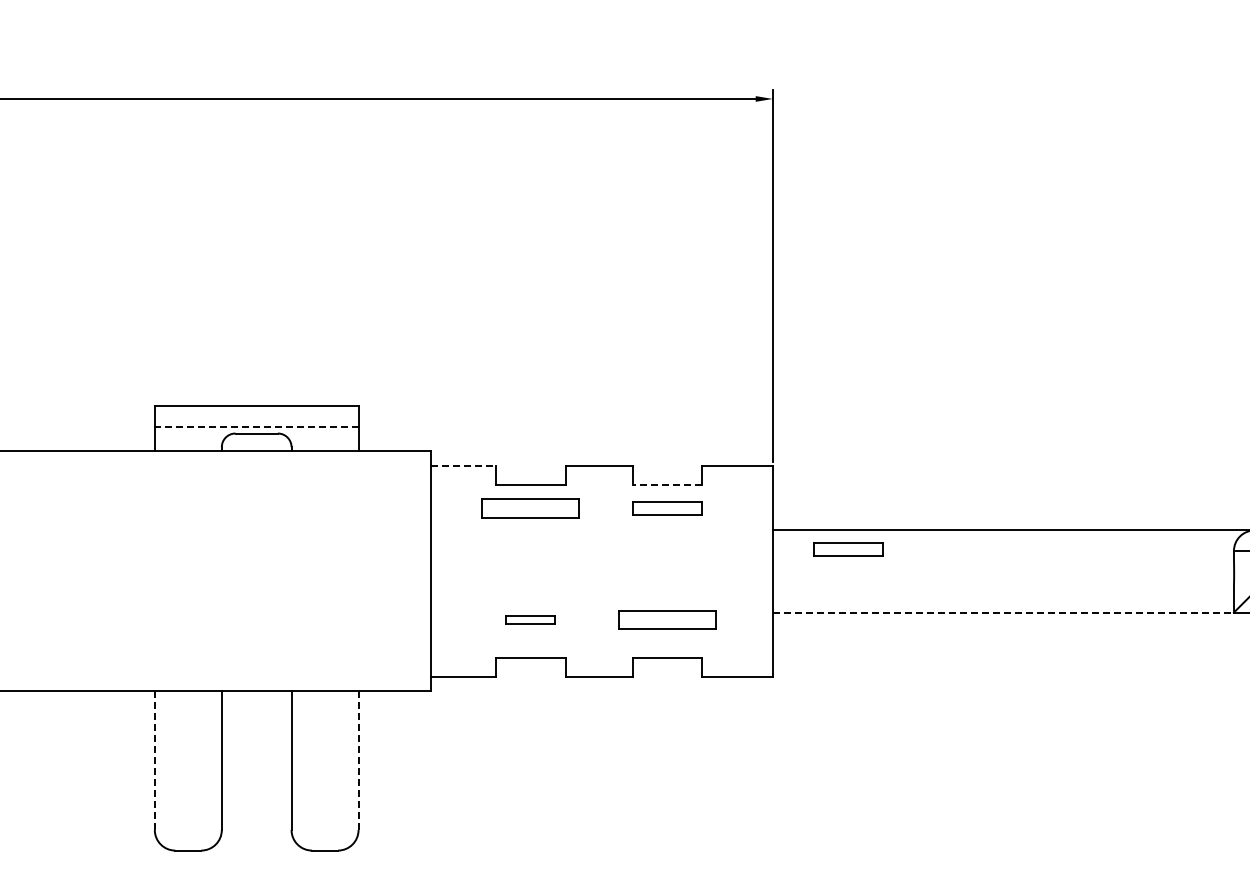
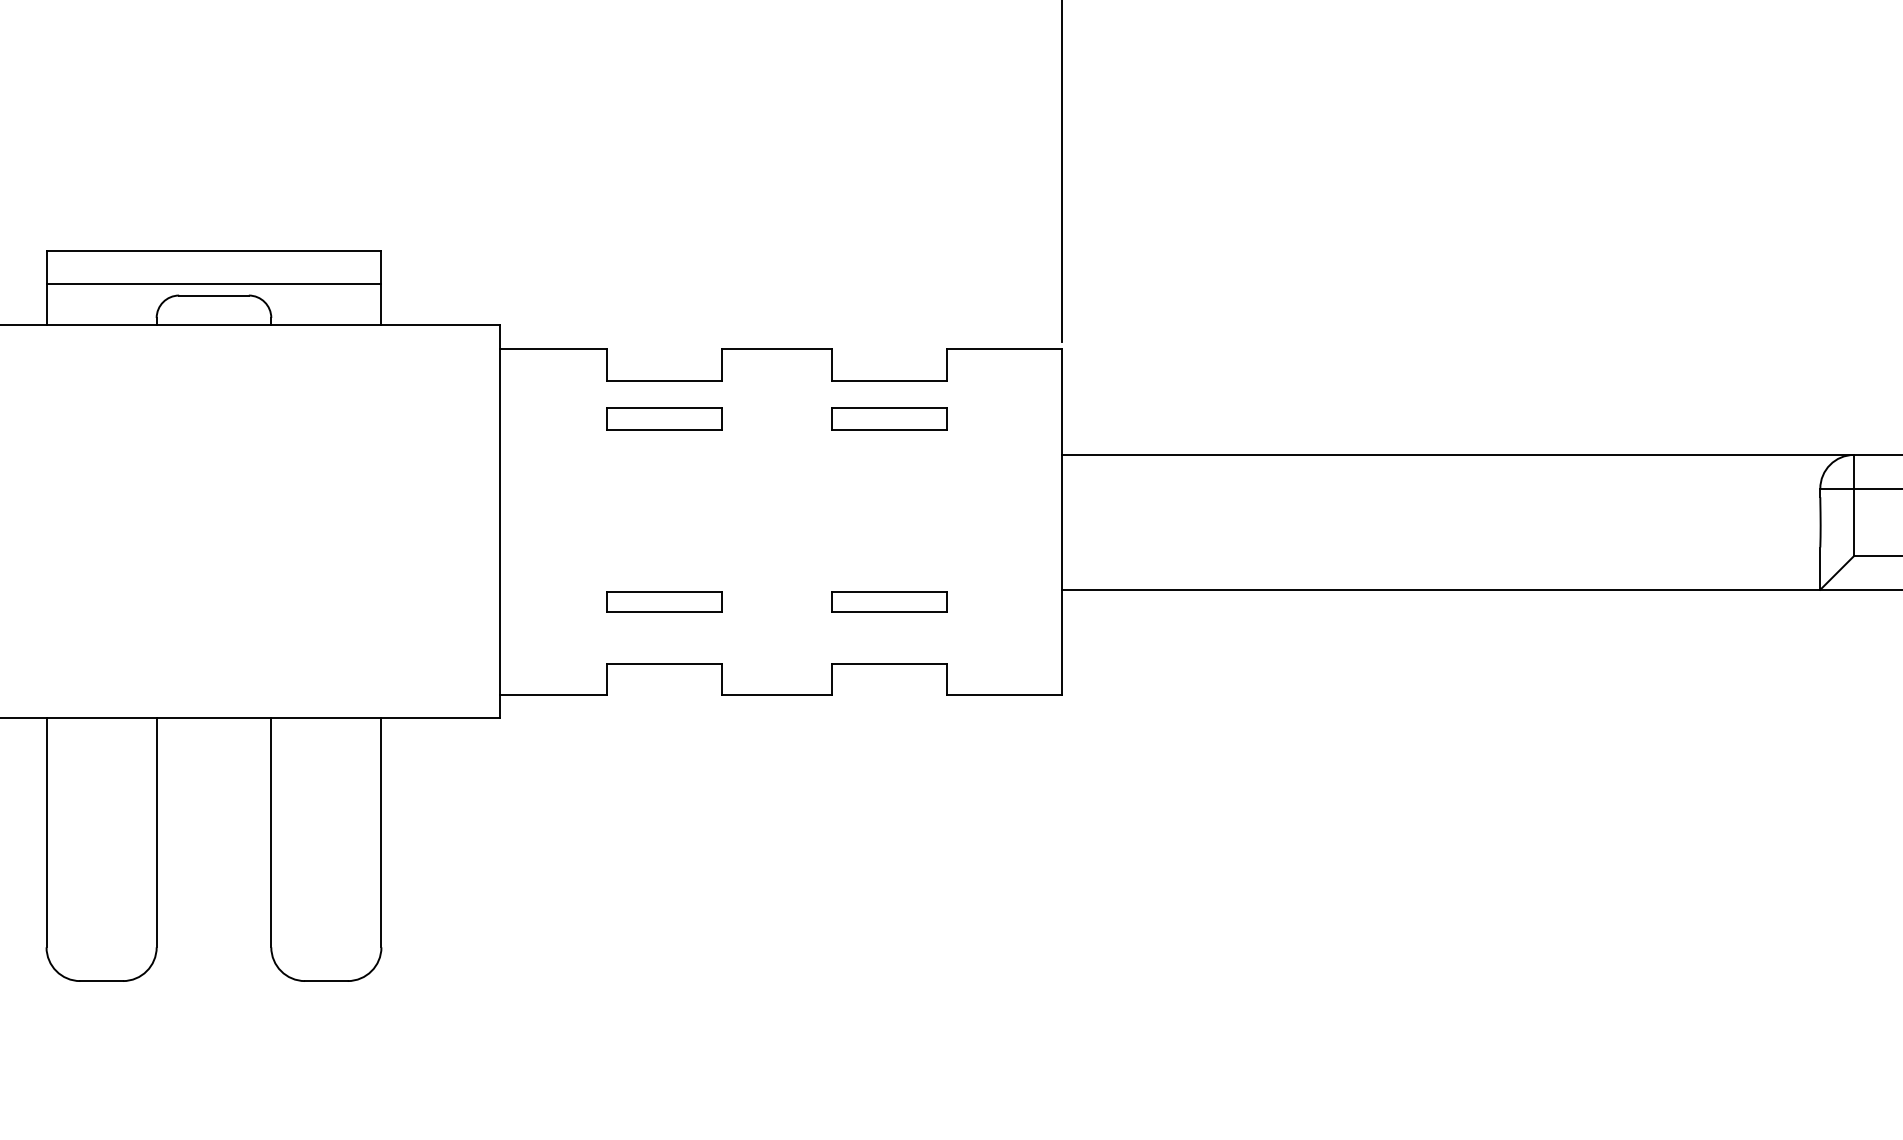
line: (256, 426) -> (213, 284), dashed -> solid
line: (463, 466) -> (553, 349), dashed -> solid
line: (667, 485) -> (889, 380), dashed -> solid
part: (530, 508) -> (664, 418), size x0.71
part: (848, 549) -> (1186, 486), removed
line: (1003, 612) -> (1441, 589), dashed -> solid
part: (530, 619) -> (664, 601), size x1.43
part: (667, 619) -> (889, 601), size x0.71
line: (154, 760) -> (46, 833), dashed -> solid
line: (358, 760) -> (381, 833), dashed -> solid

